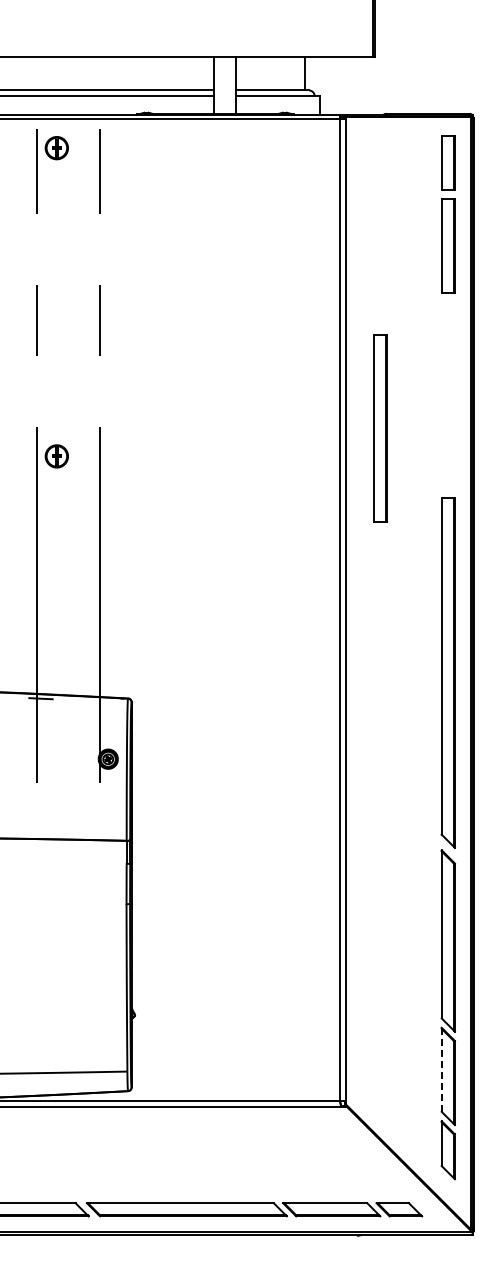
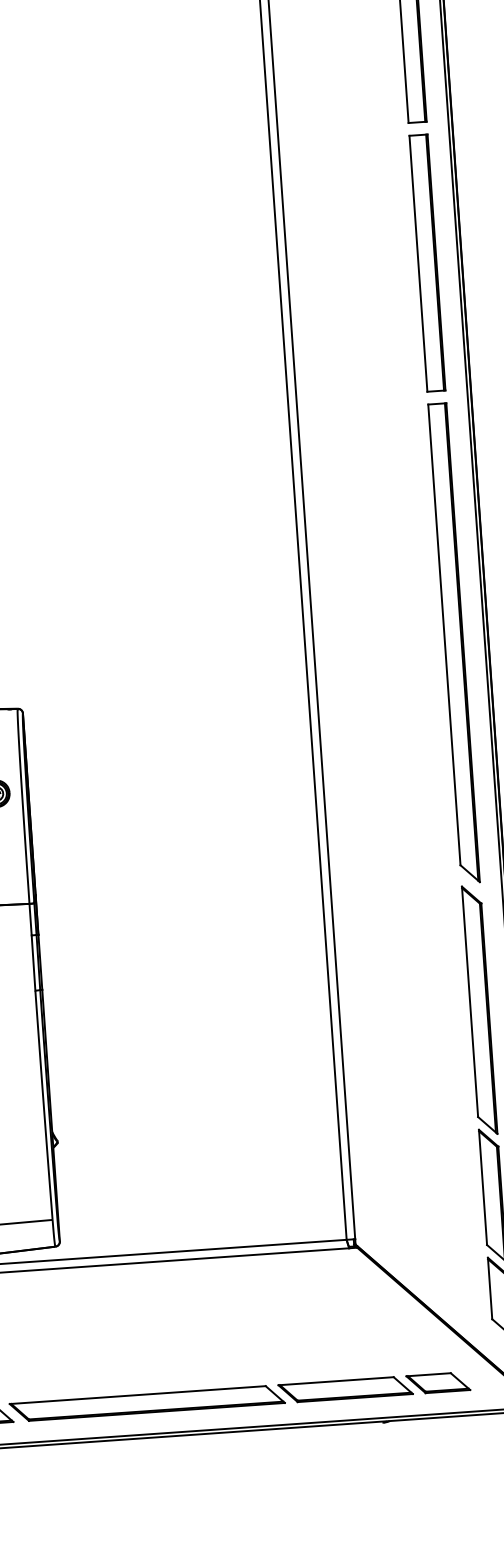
part: (380, 428) -> (427, 262), moved
line: (441, 1070) -> (482, 1188), dashed -> solid

